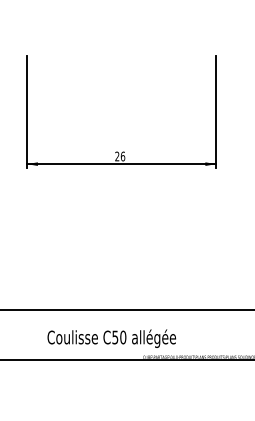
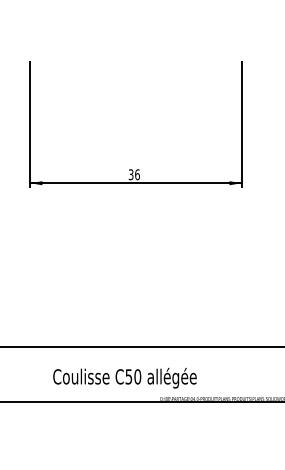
text: (116, 157) -> (130, 175), 26 -> 36

